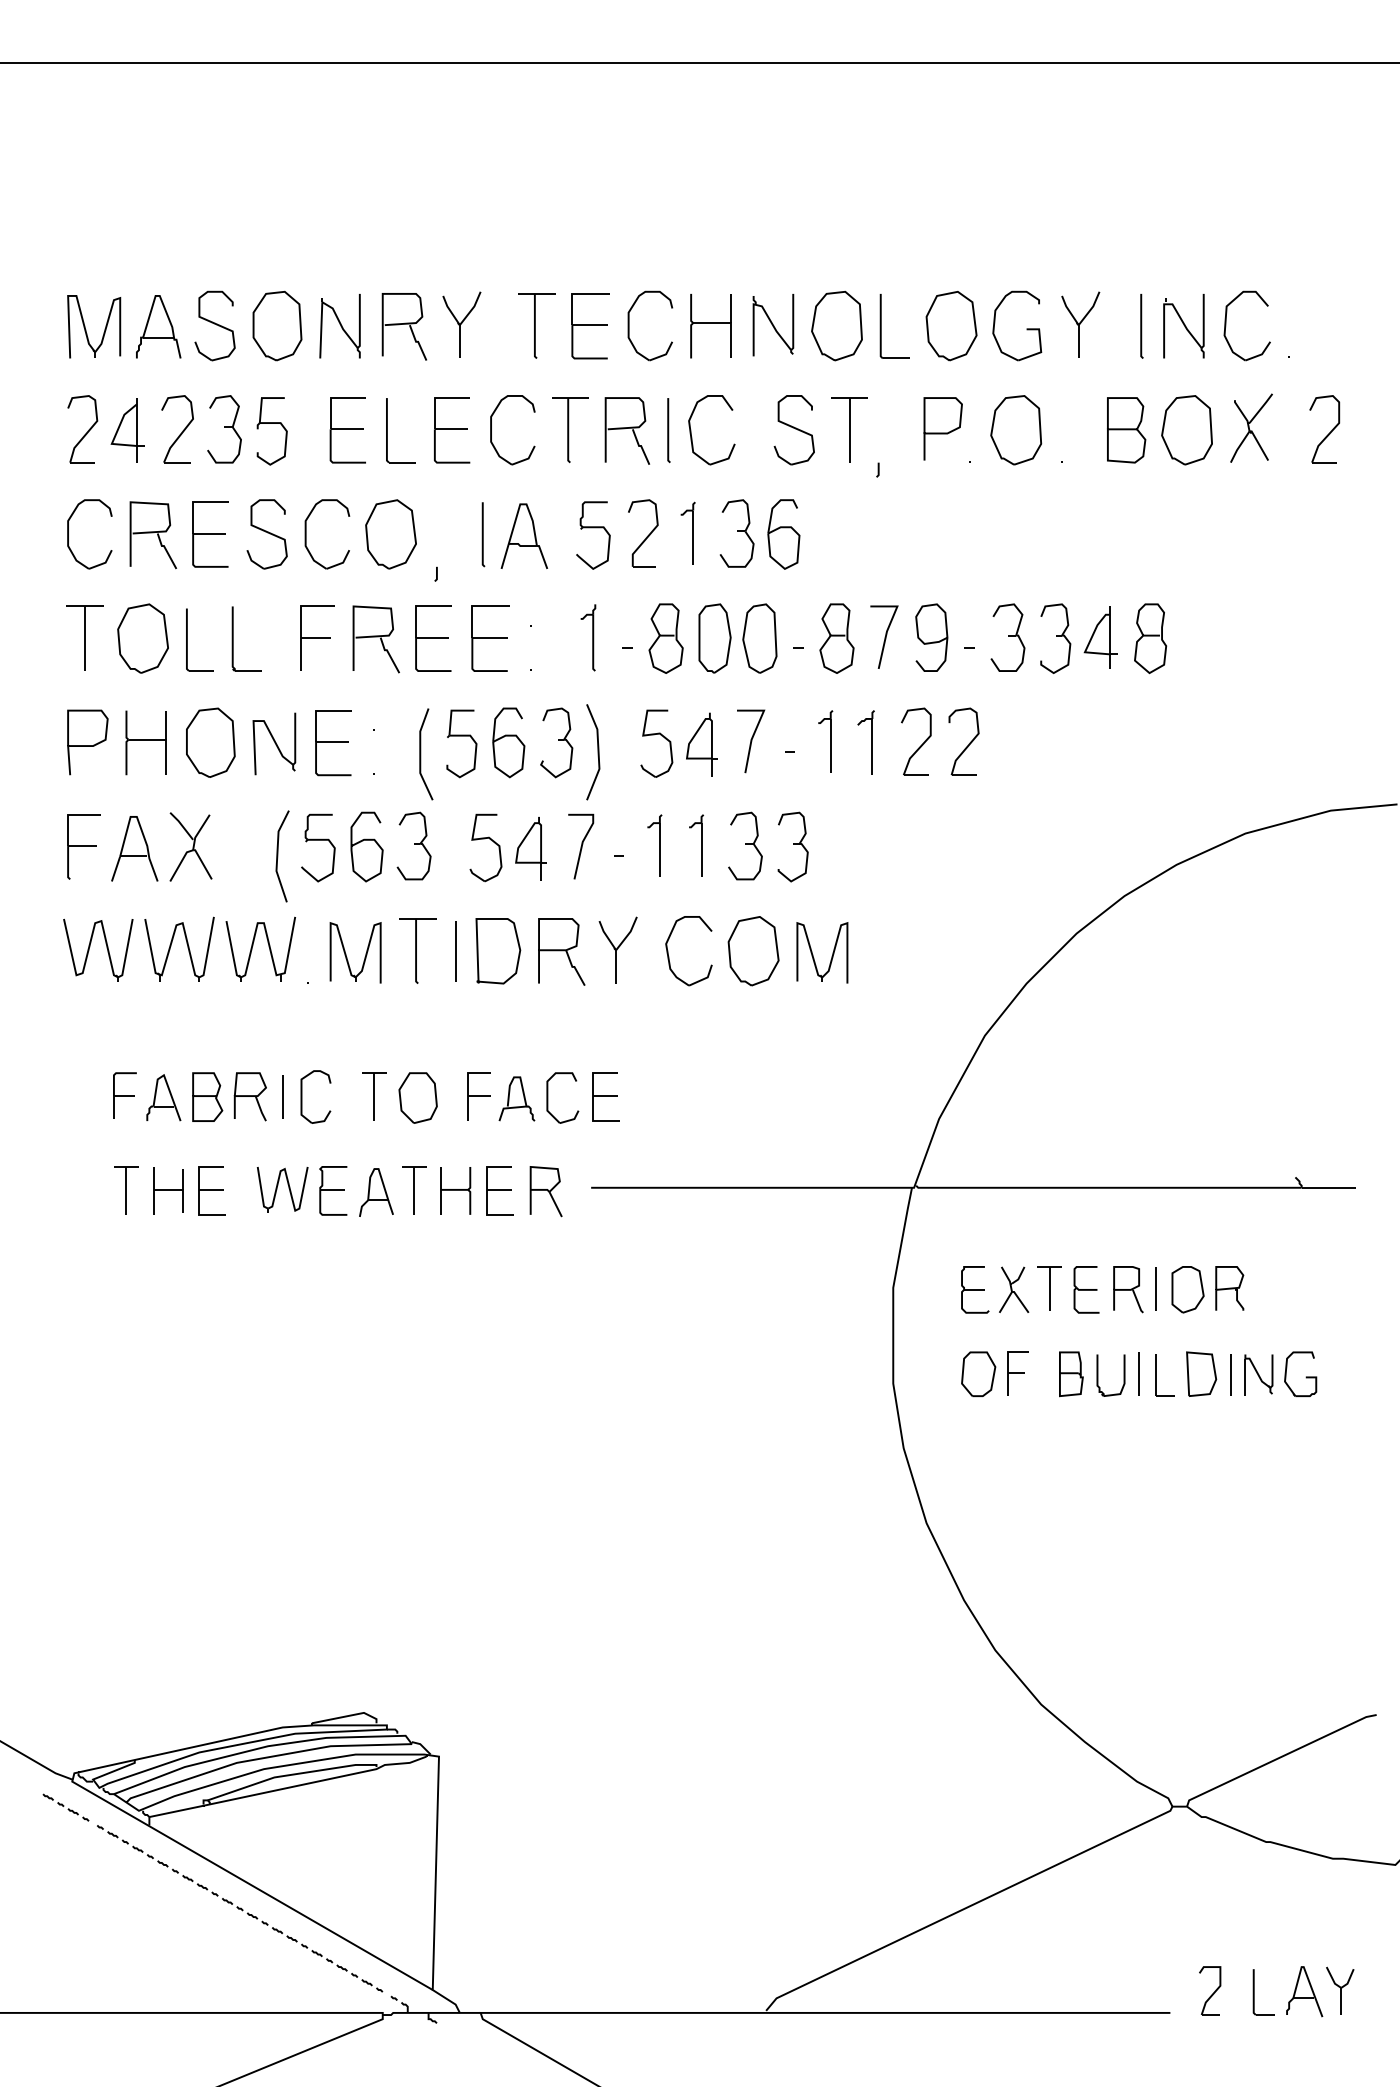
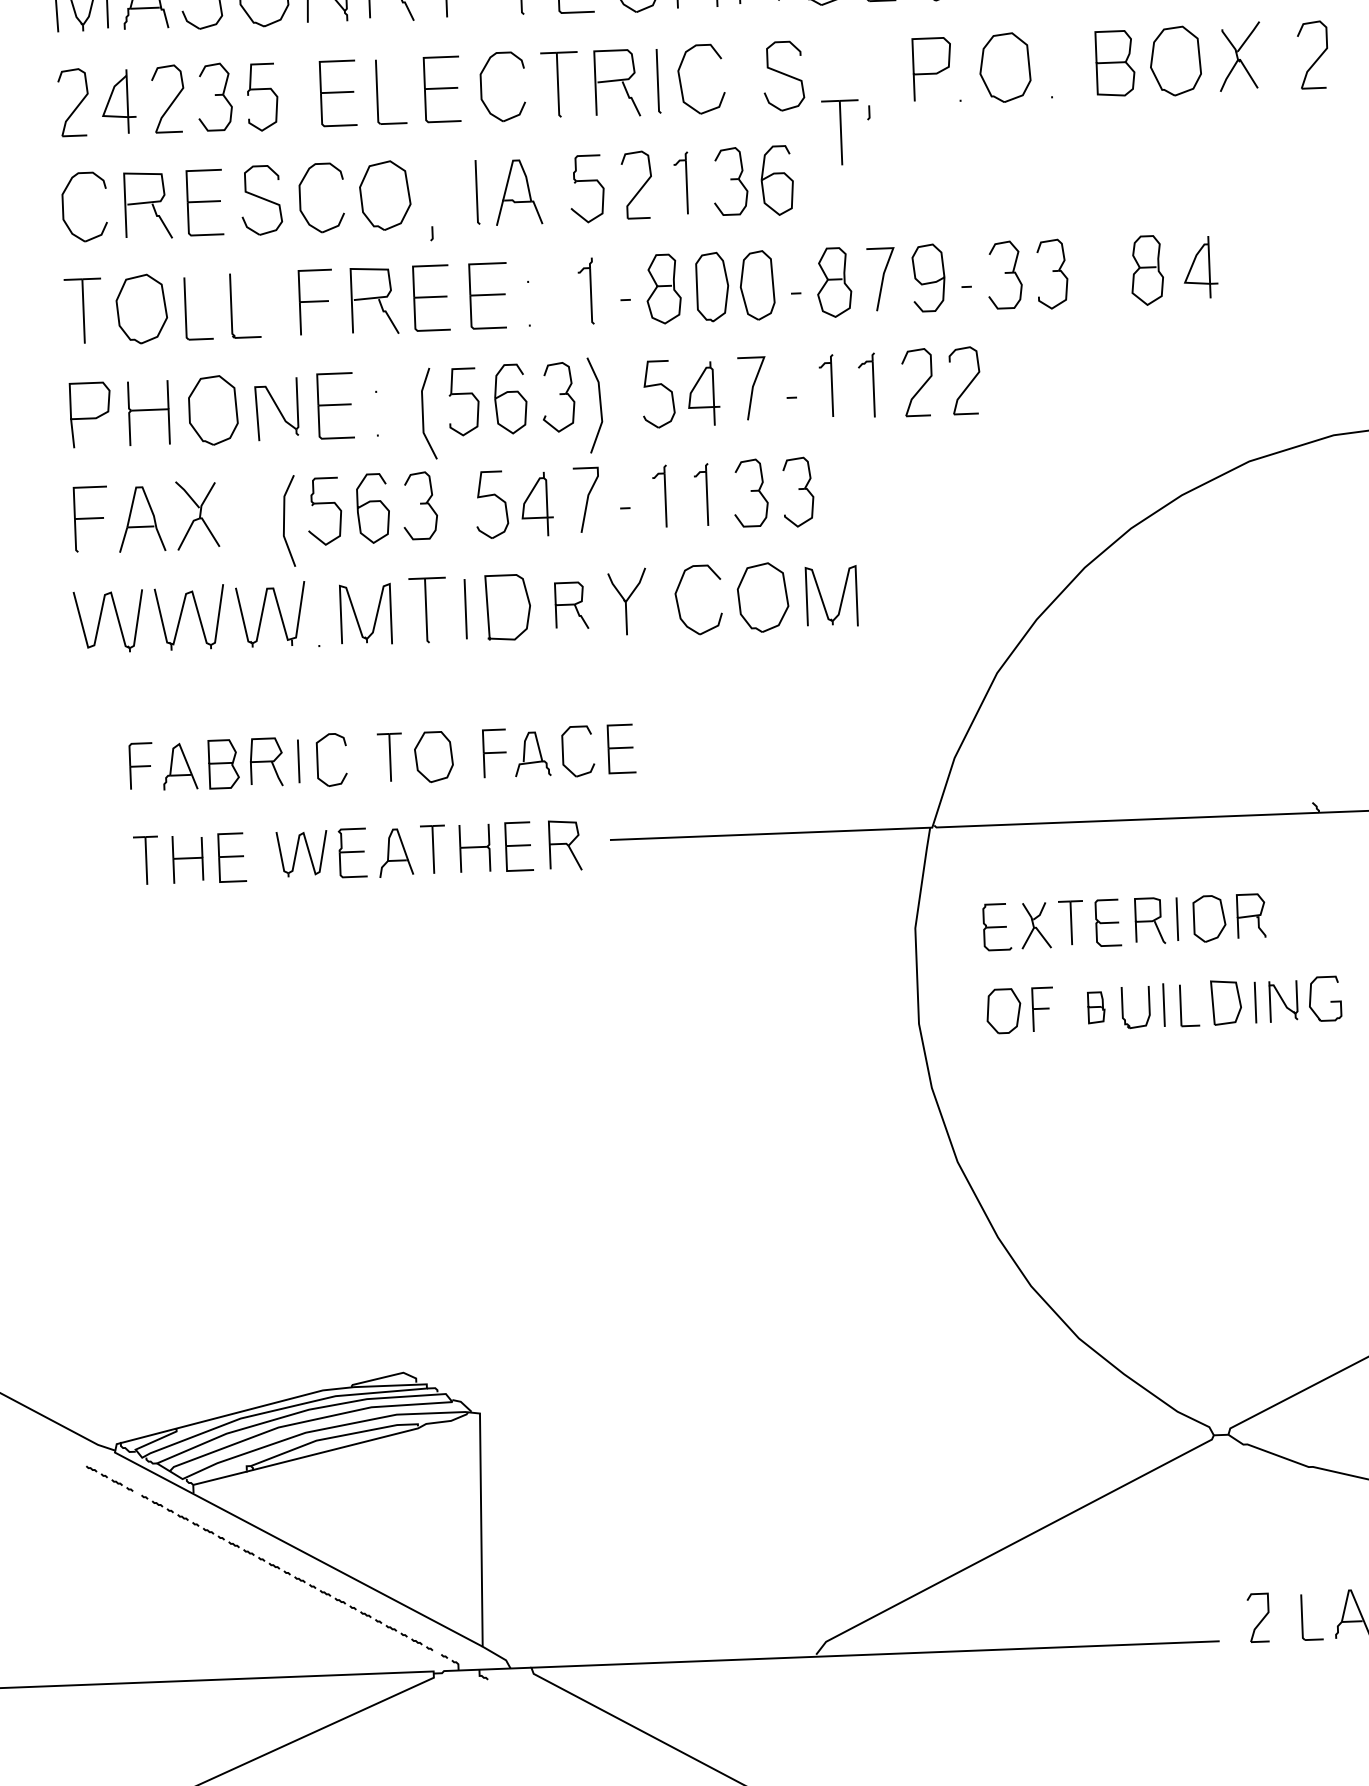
part: (849, 429) -> (841, 132), moved
part: (1100, 637) -> (1200, 267), moved
part: (561, 951) -> (571, 605), size x0.7
part: (1071, 1374) -> (1096, 1007), size x0.7

